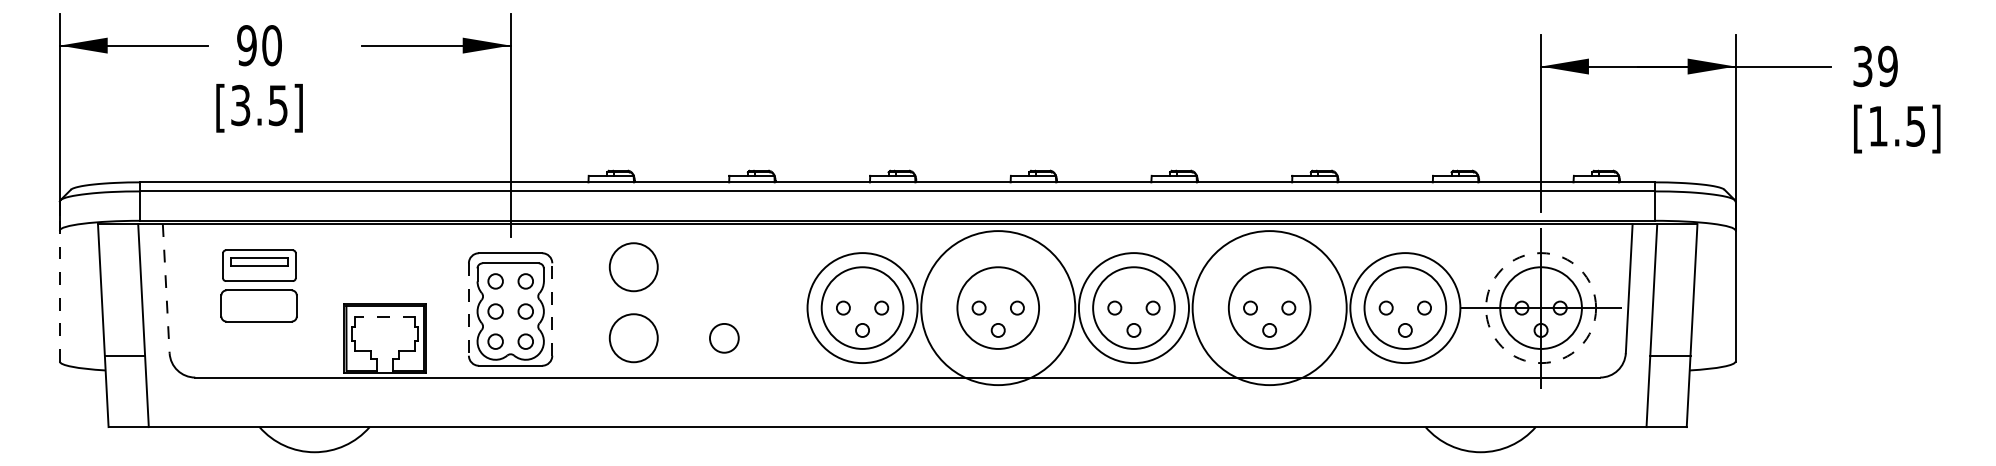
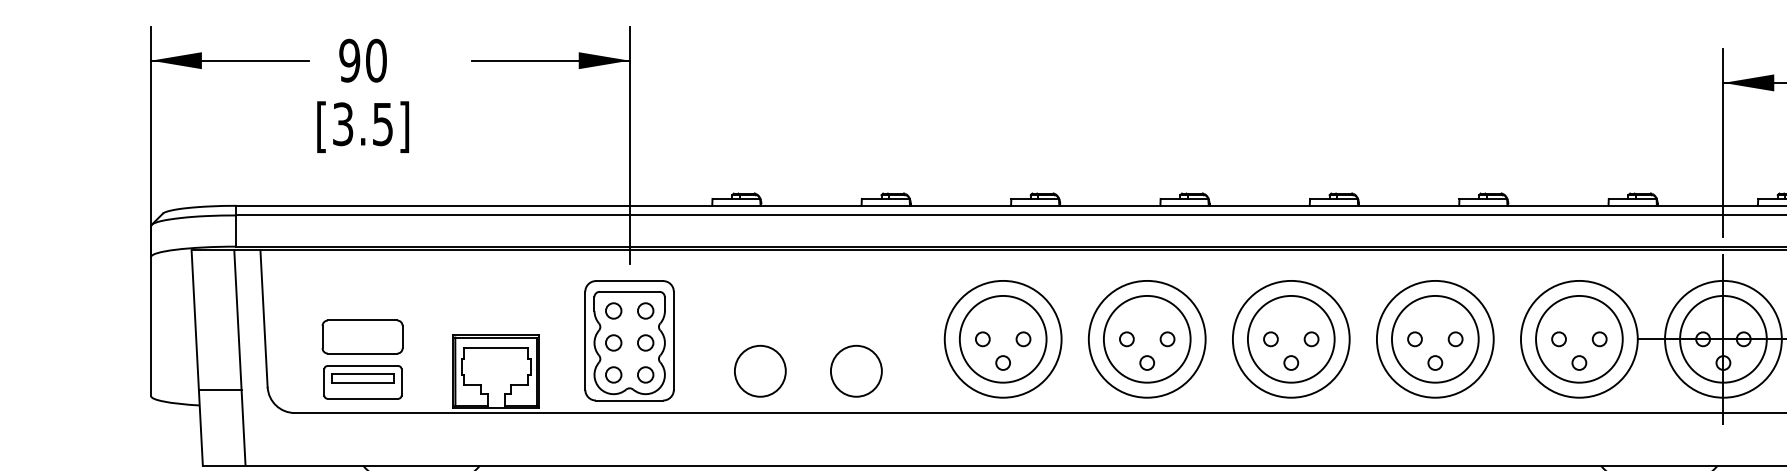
part: (259, 265) -> (363, 382), moved
circle: (633, 267) -> (760, 296), removed
line: (59, 281) -> (150, 311), dashed -> solid
line: (166, 288) -> (264, 318), dashed -> solid
circle: (998, 308) -> (1147, 339), size x0.71
circle: (1269, 308) -> (1435, 339), size x0.71
circle: (1541, 308) -> (1723, 339), dashed -> solid
line: (552, 309) -> (674, 340), dashed -> solid
line: (468, 310) -> (584, 341), dashed -> solid
line: (384, 316) -> (495, 348), dashed -> solid
circle: (724, 338) -> (856, 371), size x1.67

